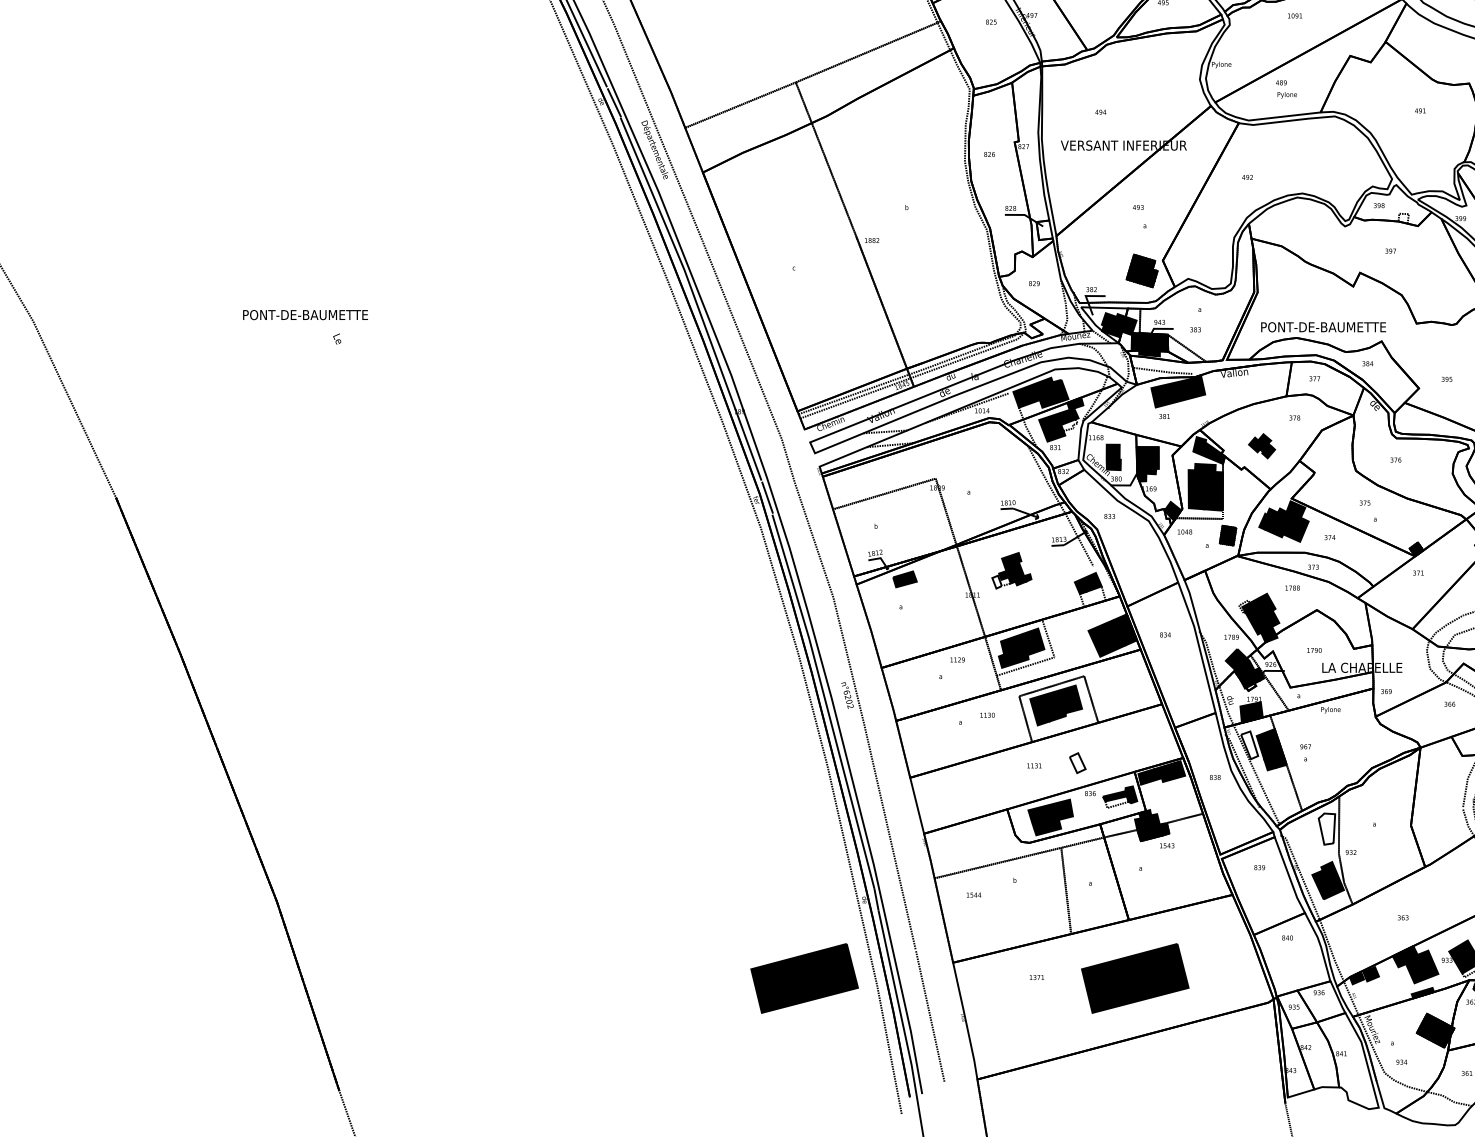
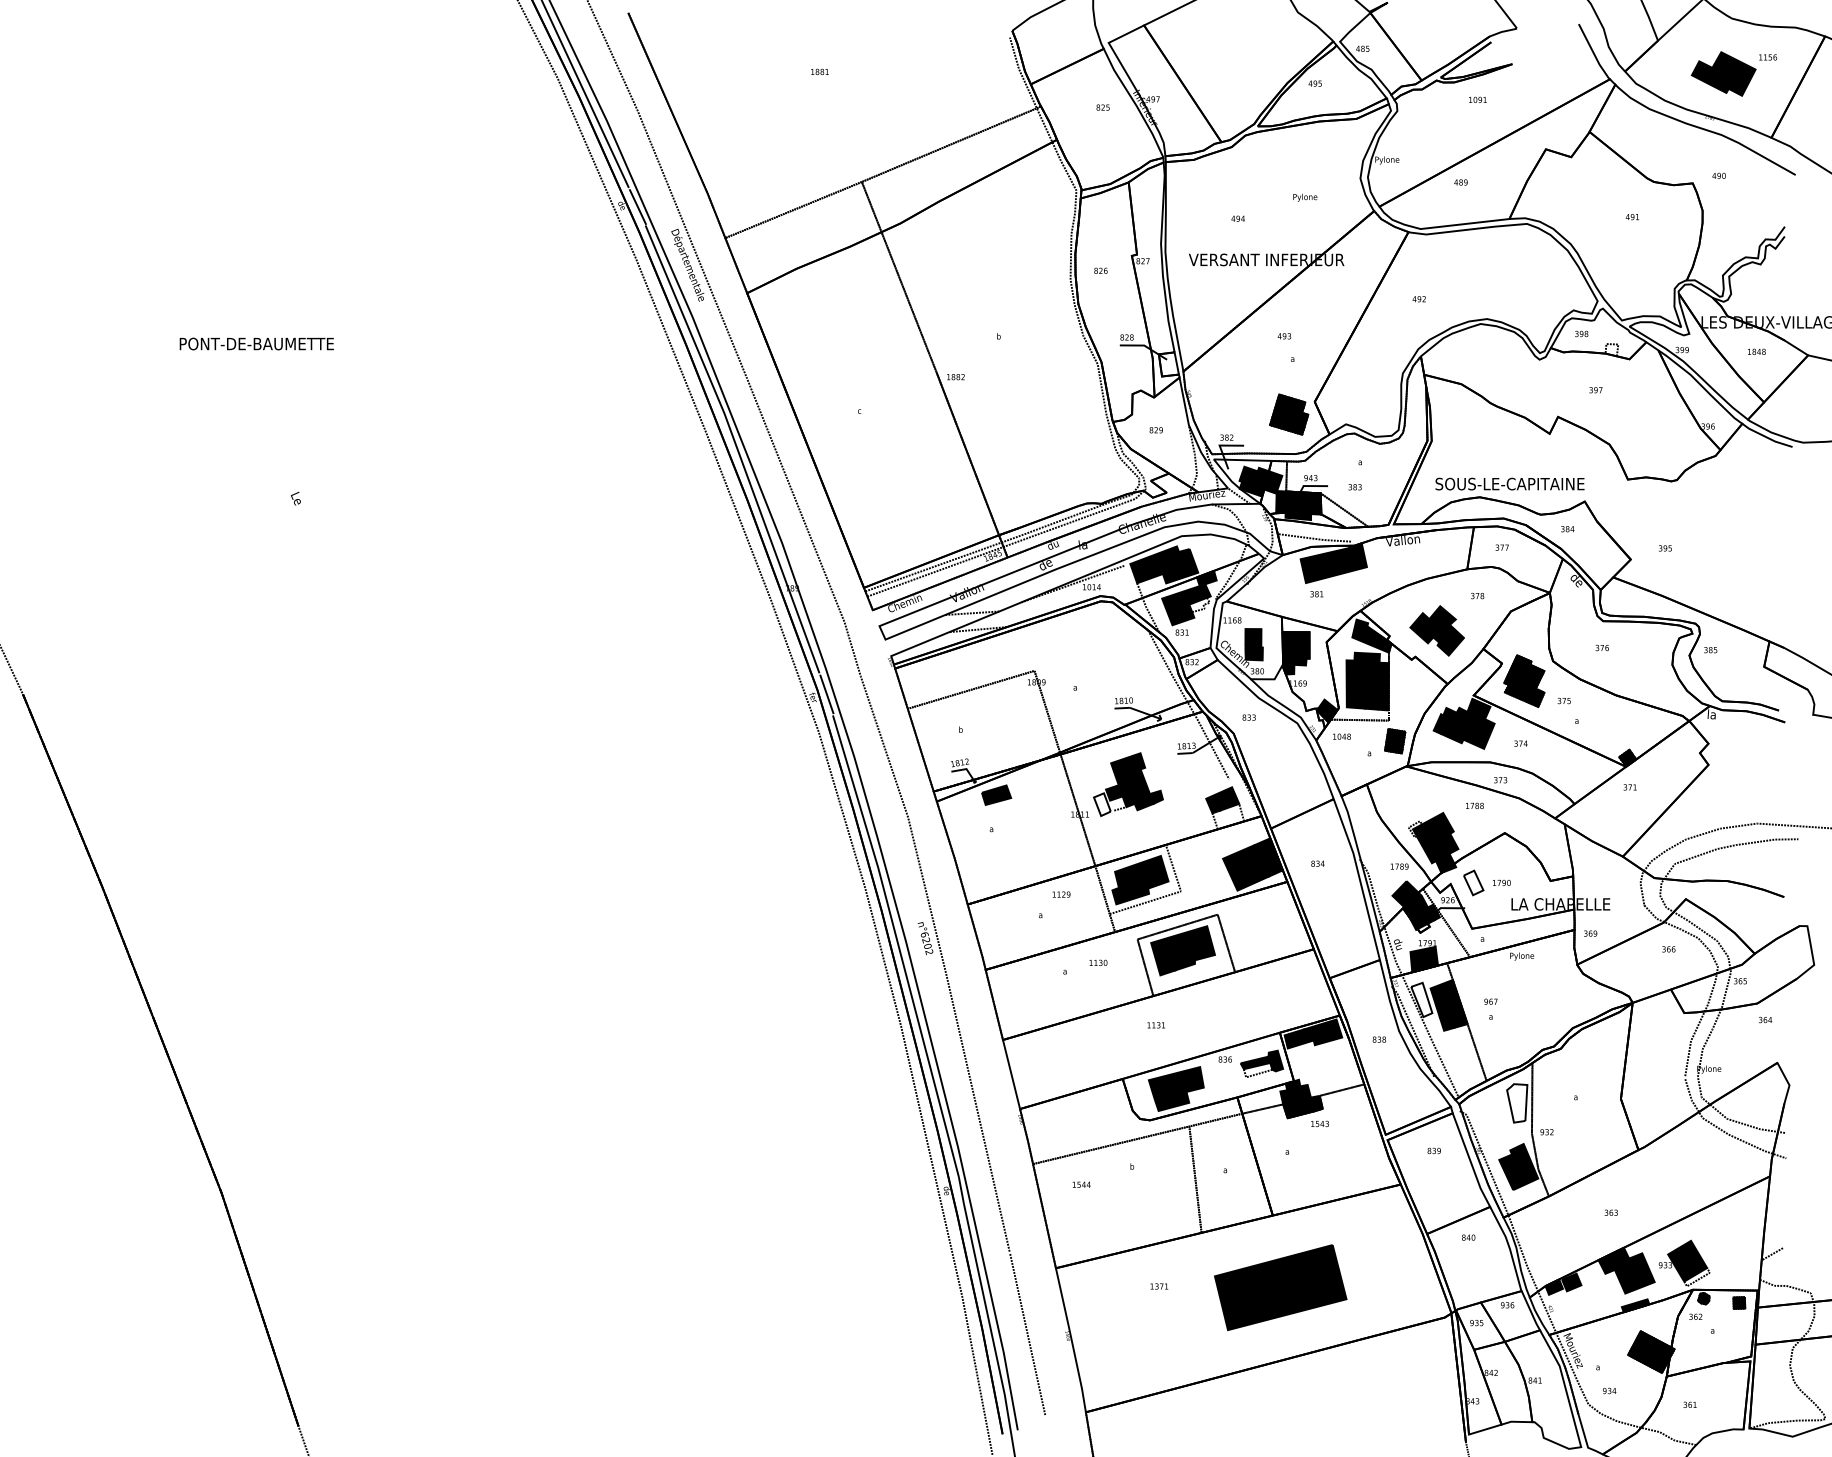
text: (1287, 95) -> (1305, 197), moved
text: (305, 314) -> (256, 343), moved
text: (1323, 326) -> (1512, 483), PONT-DE-BAUMETTE -> SOUS-LE-CAPITAINE
part: (1261, 445) -> (1436, 630), size x1.67
part: (1332, 486) -> (1524, 680), added
part: (1011, 570) -> (1128, 784), size x1.43
part: (1077, 762) -> (1473, 882), moved
part: (804, 978) -> (872, 1287), removed

